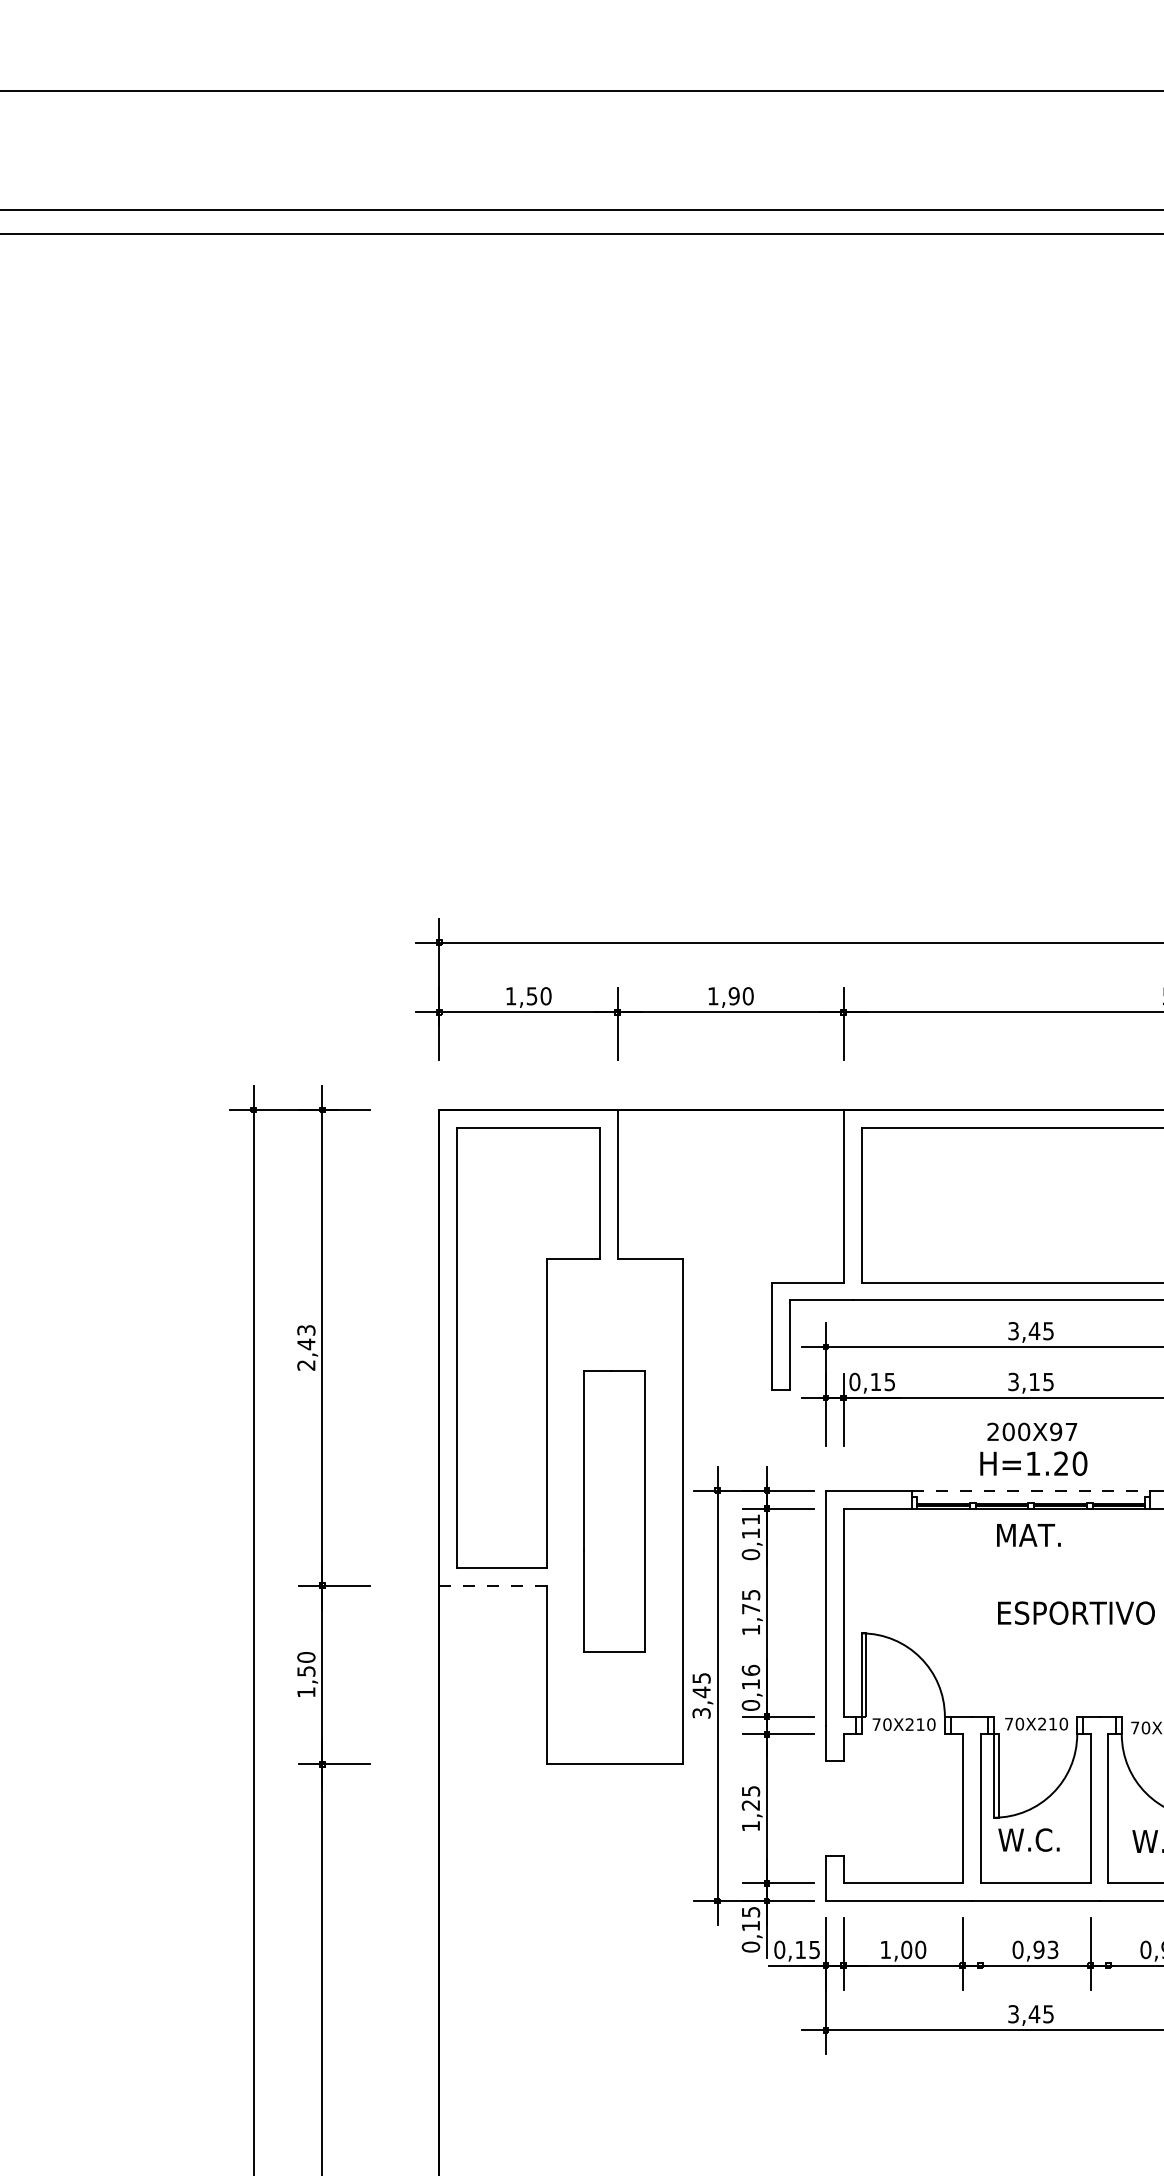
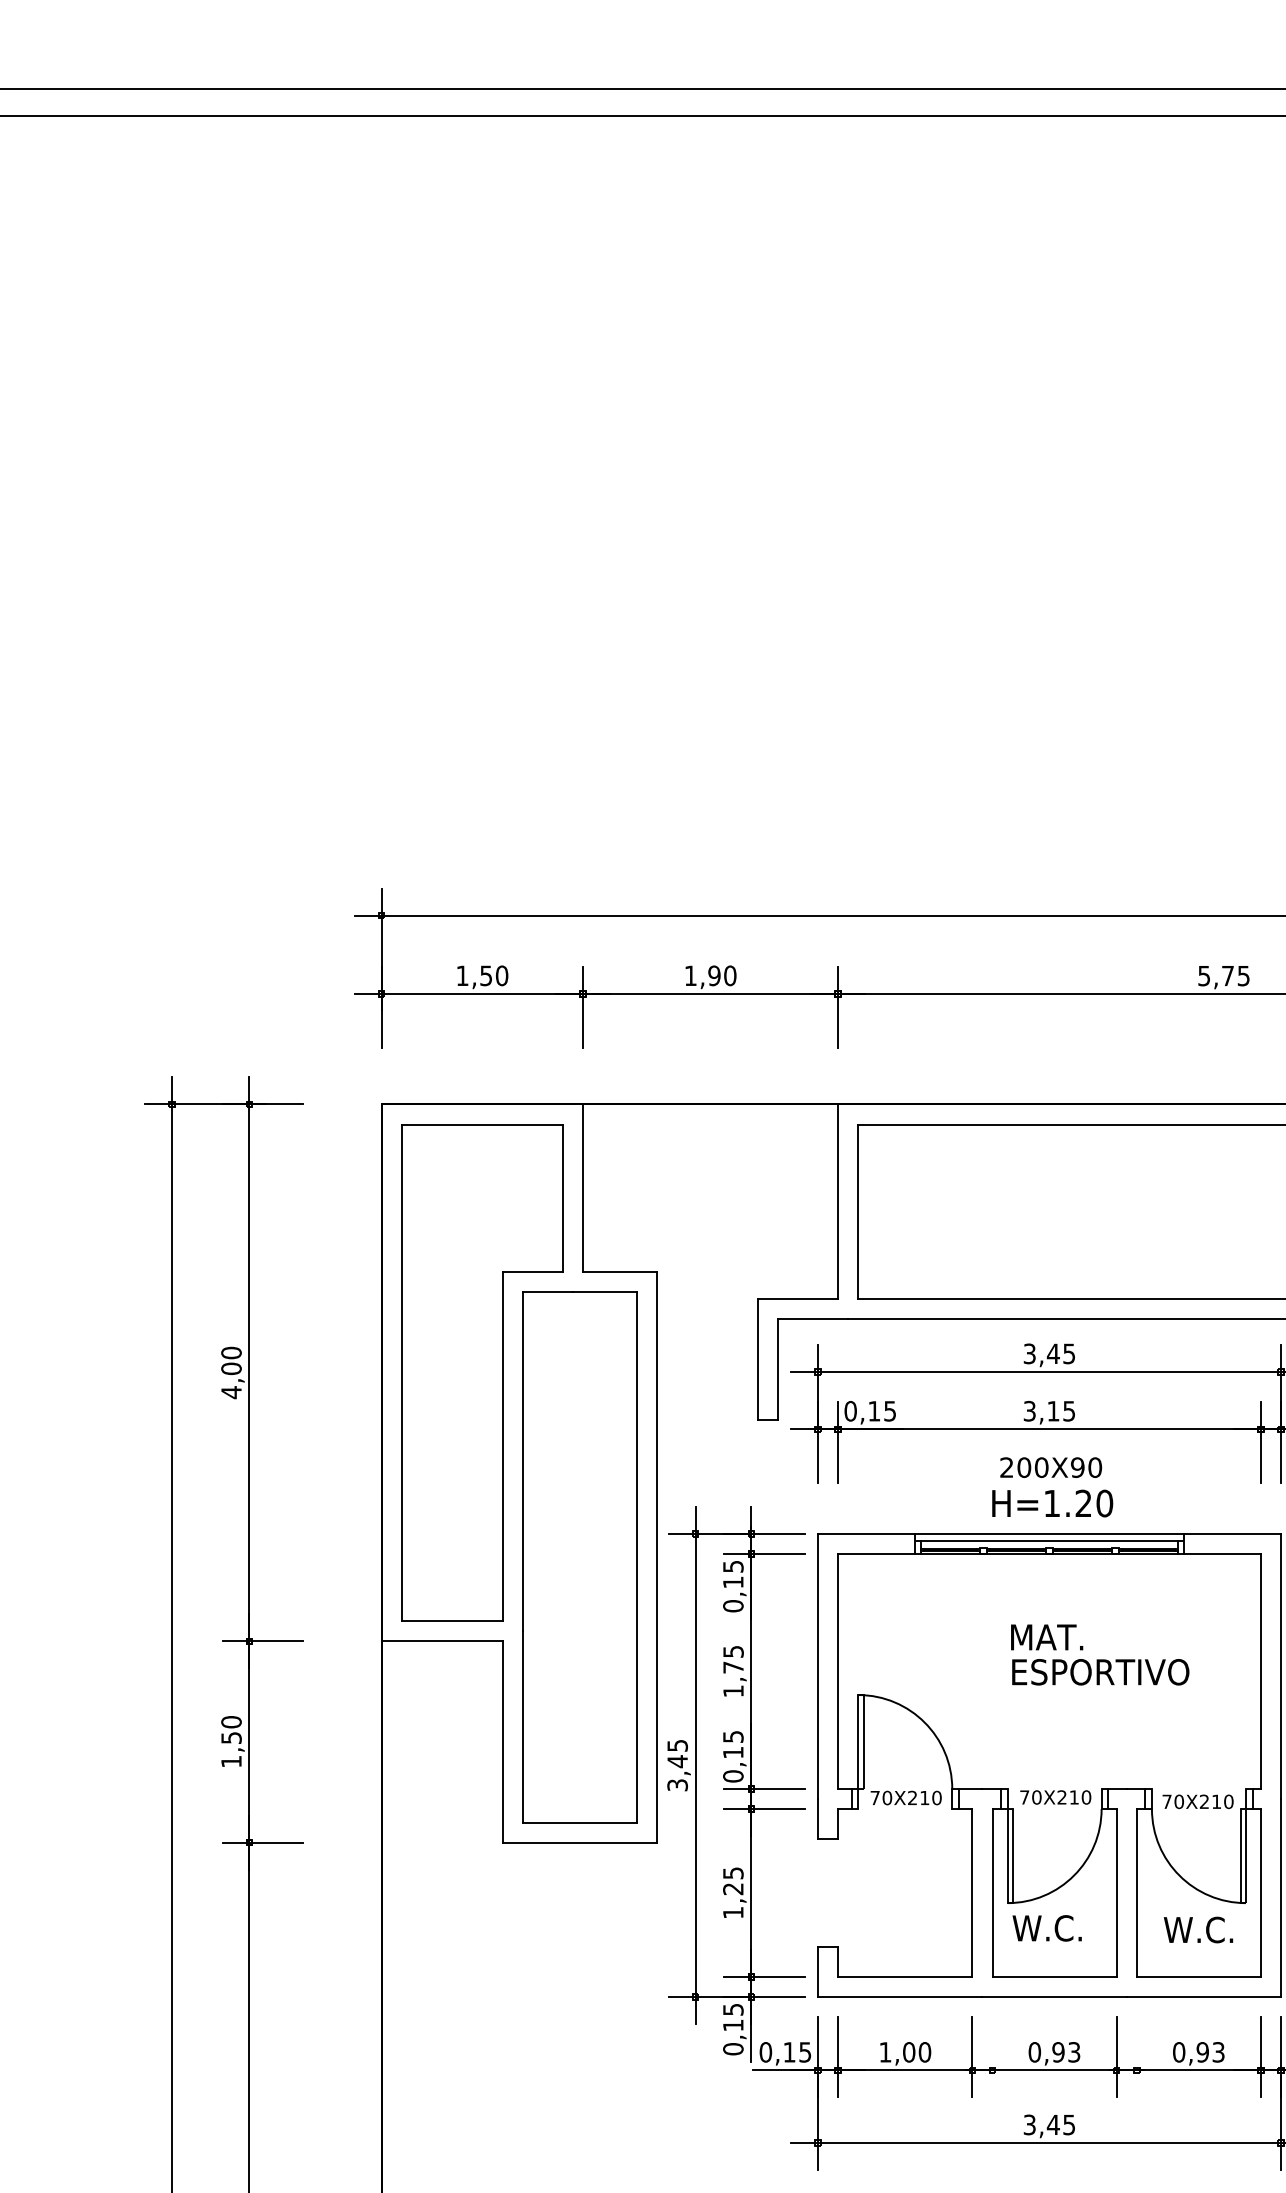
text: (306, 1347) -> (231, 1372), 2,43 -> 4,00
text: (1071, 1431) -> (1095, 1467), 200X97 -> 200X90
line: (1031, 1490) -> (1050, 1533), dashed -> solid
line: (1030, 1496) -> (1048, 1540), added
part: (614, 1511) -> (579, 1557), size x1.67
text: (751, 1519) -> (733, 1566), 0,11 -> 0,15
text: (1028, 1535) -> (1046, 1637), moved
line: (492, 1585) -> (441, 1640), dashed -> solid
text: (750, 1669) -> (732, 1735), 0,16 -> 0,15

